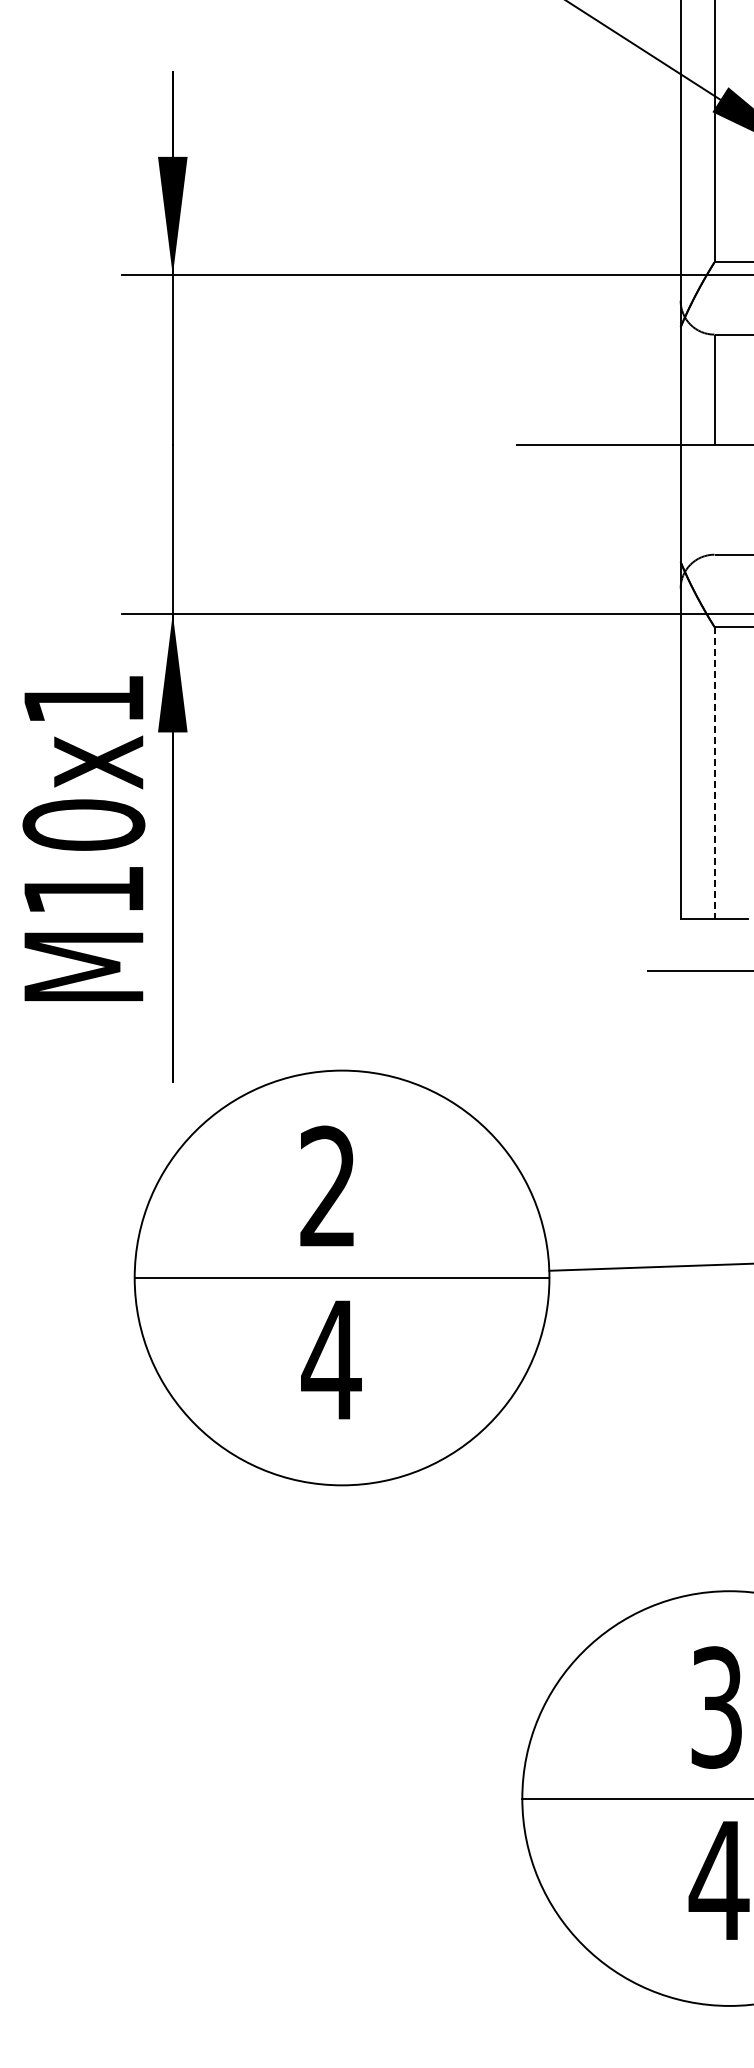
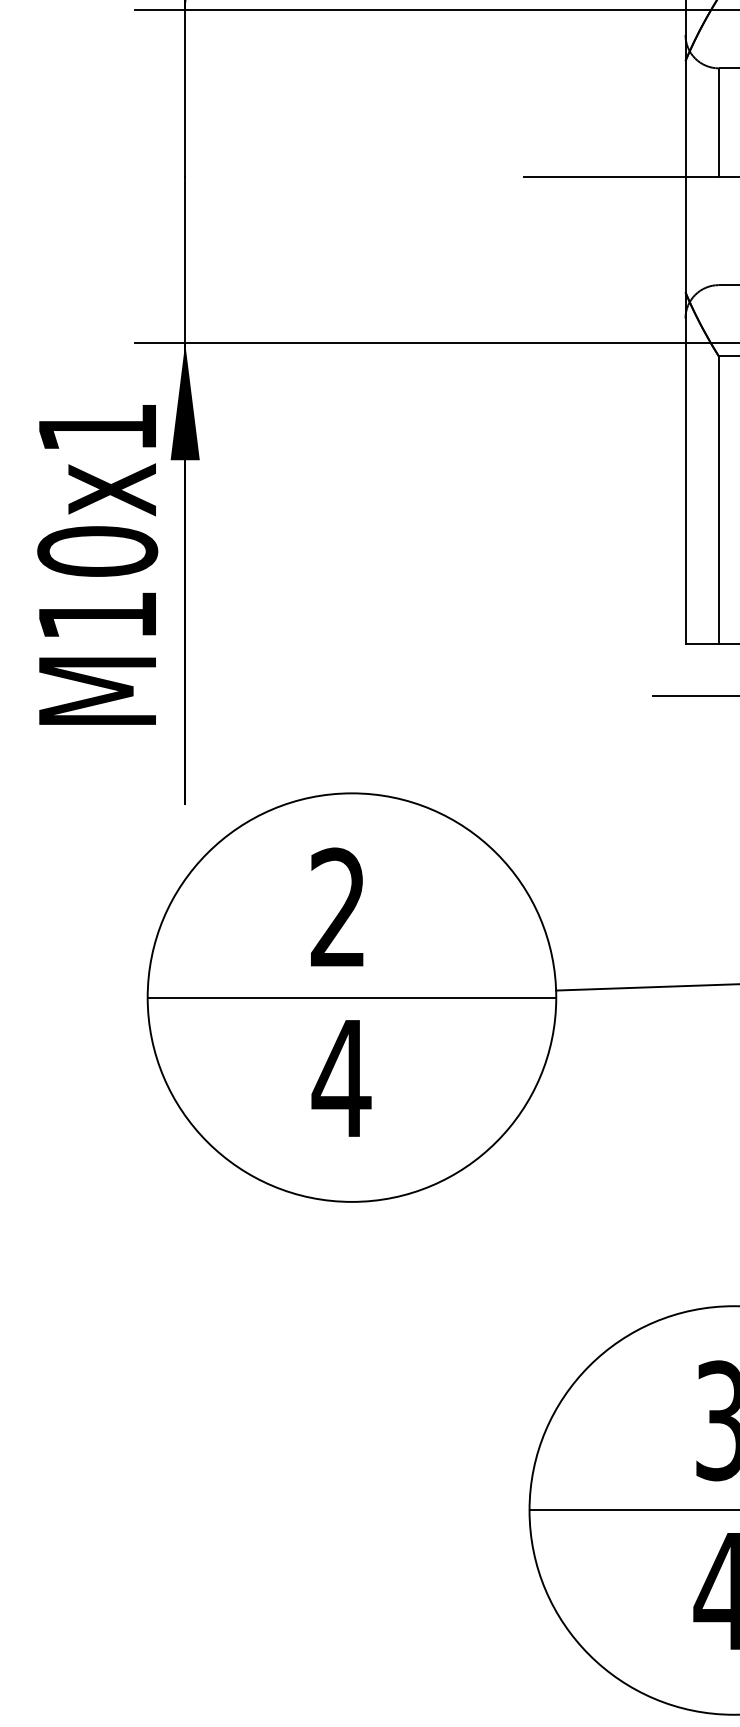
line: (714, 772) -> (718, 499), dashed -> solid

